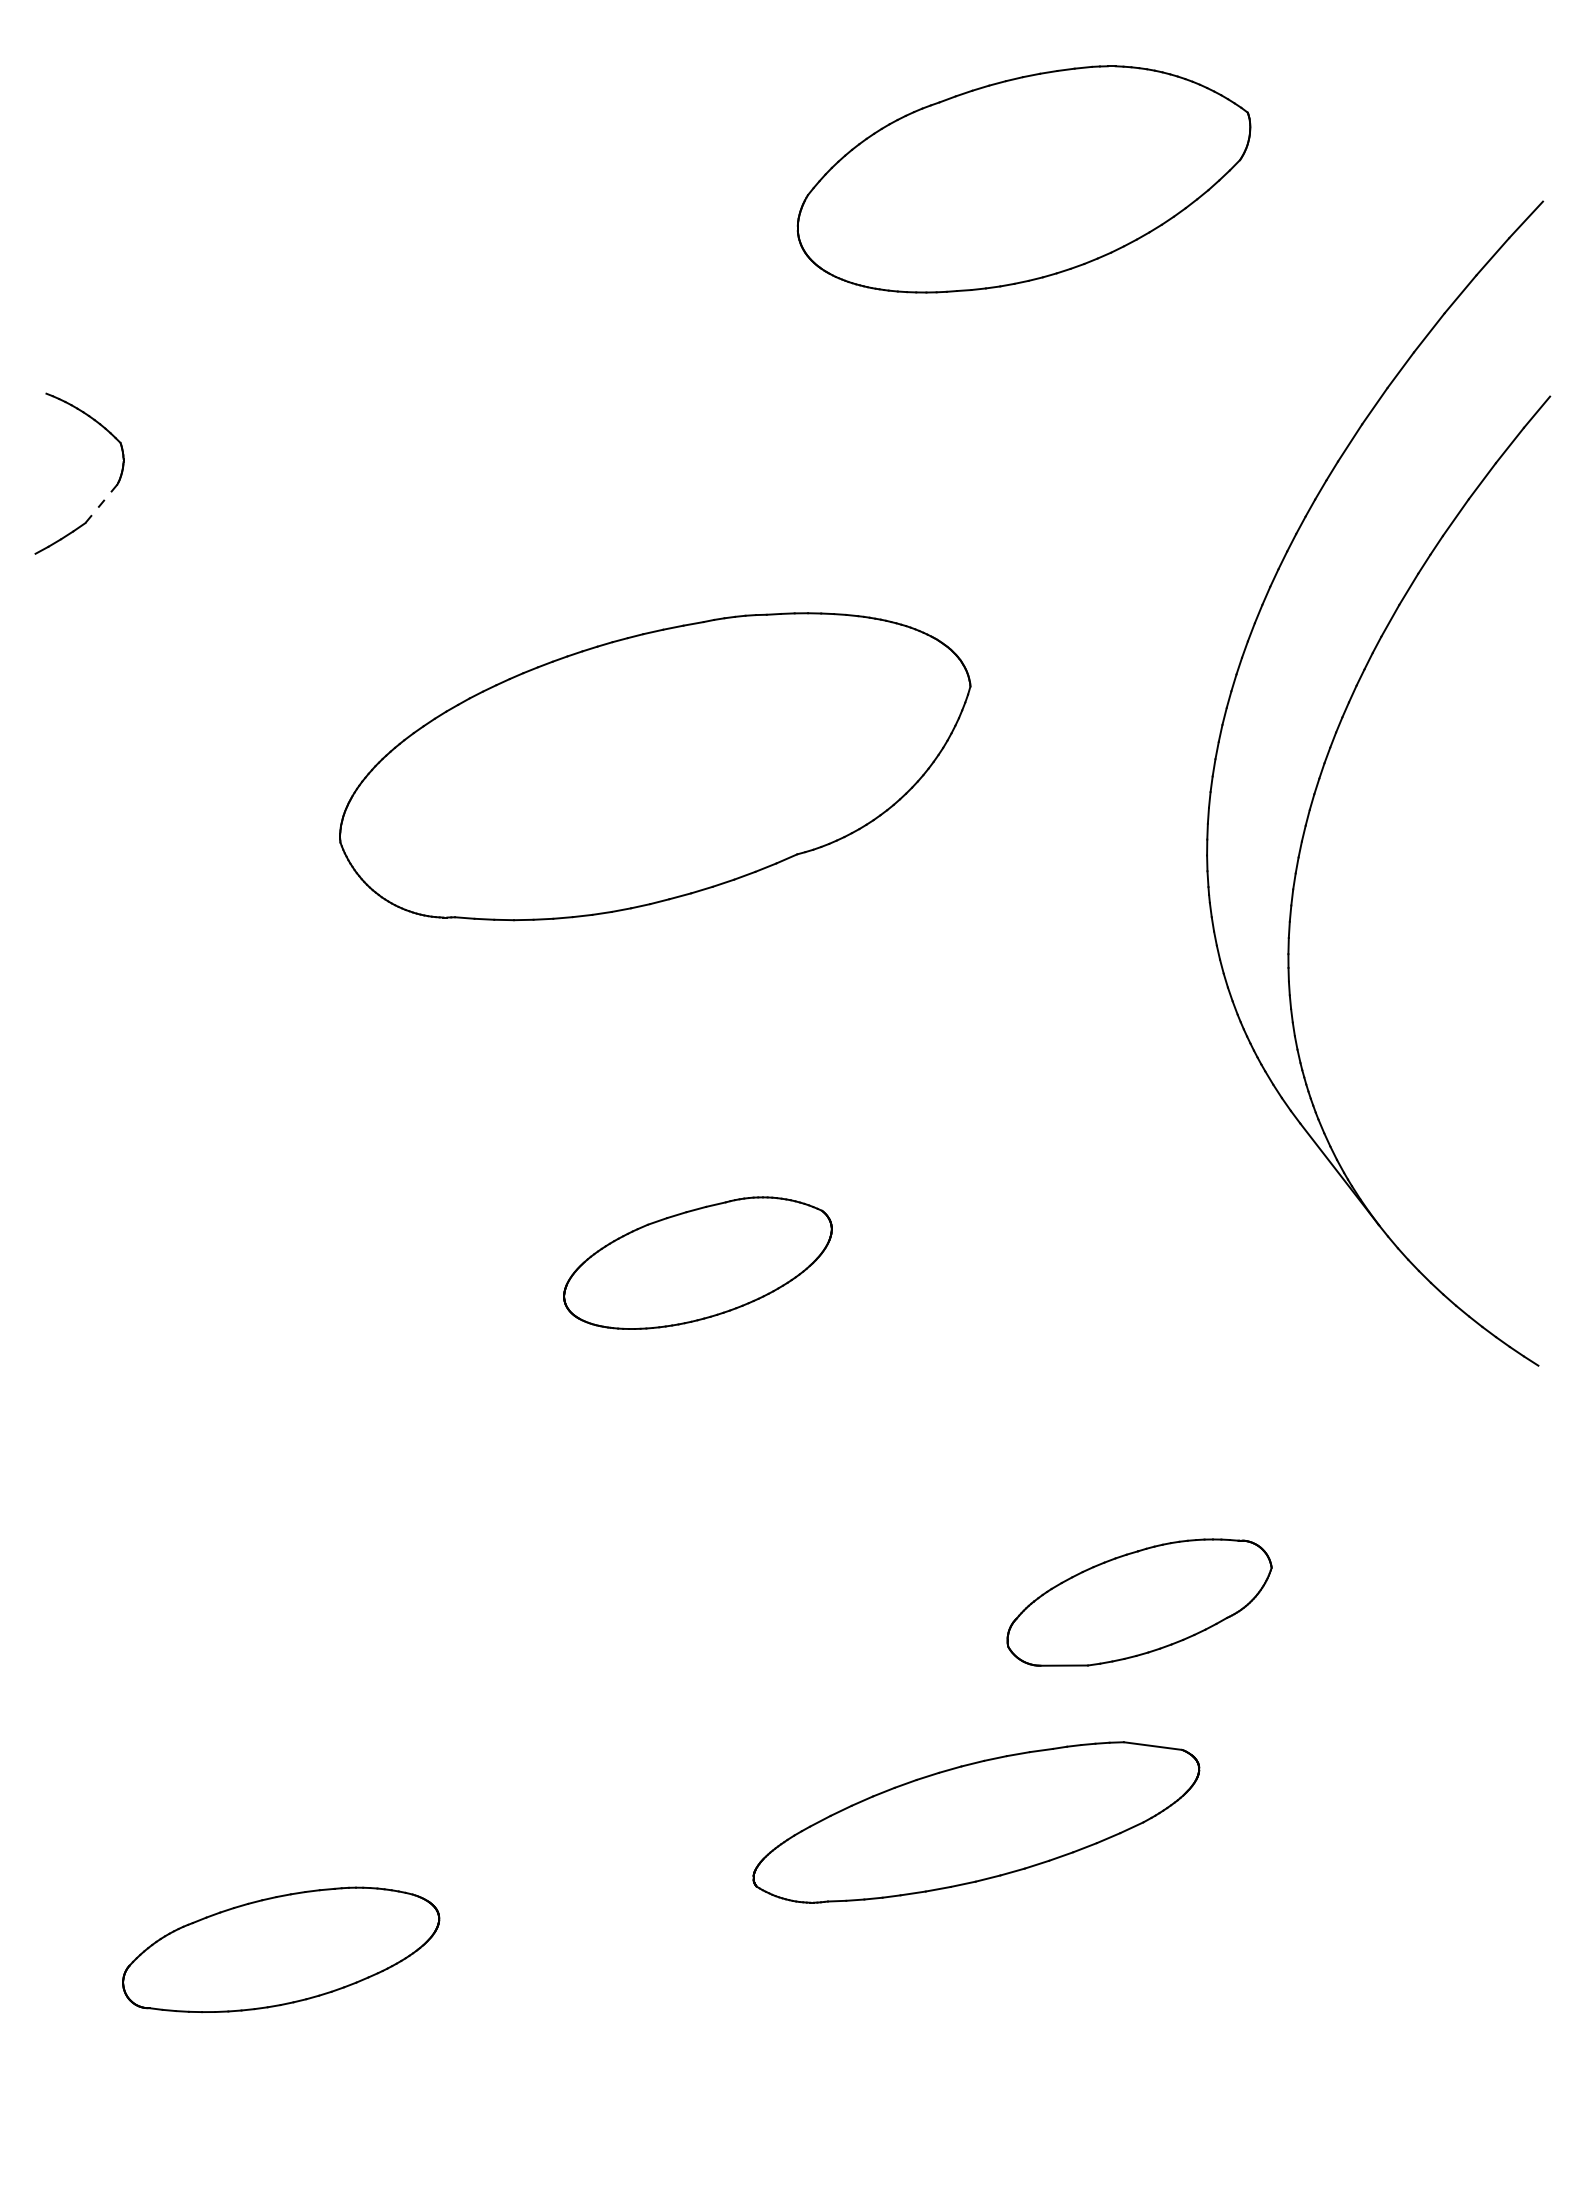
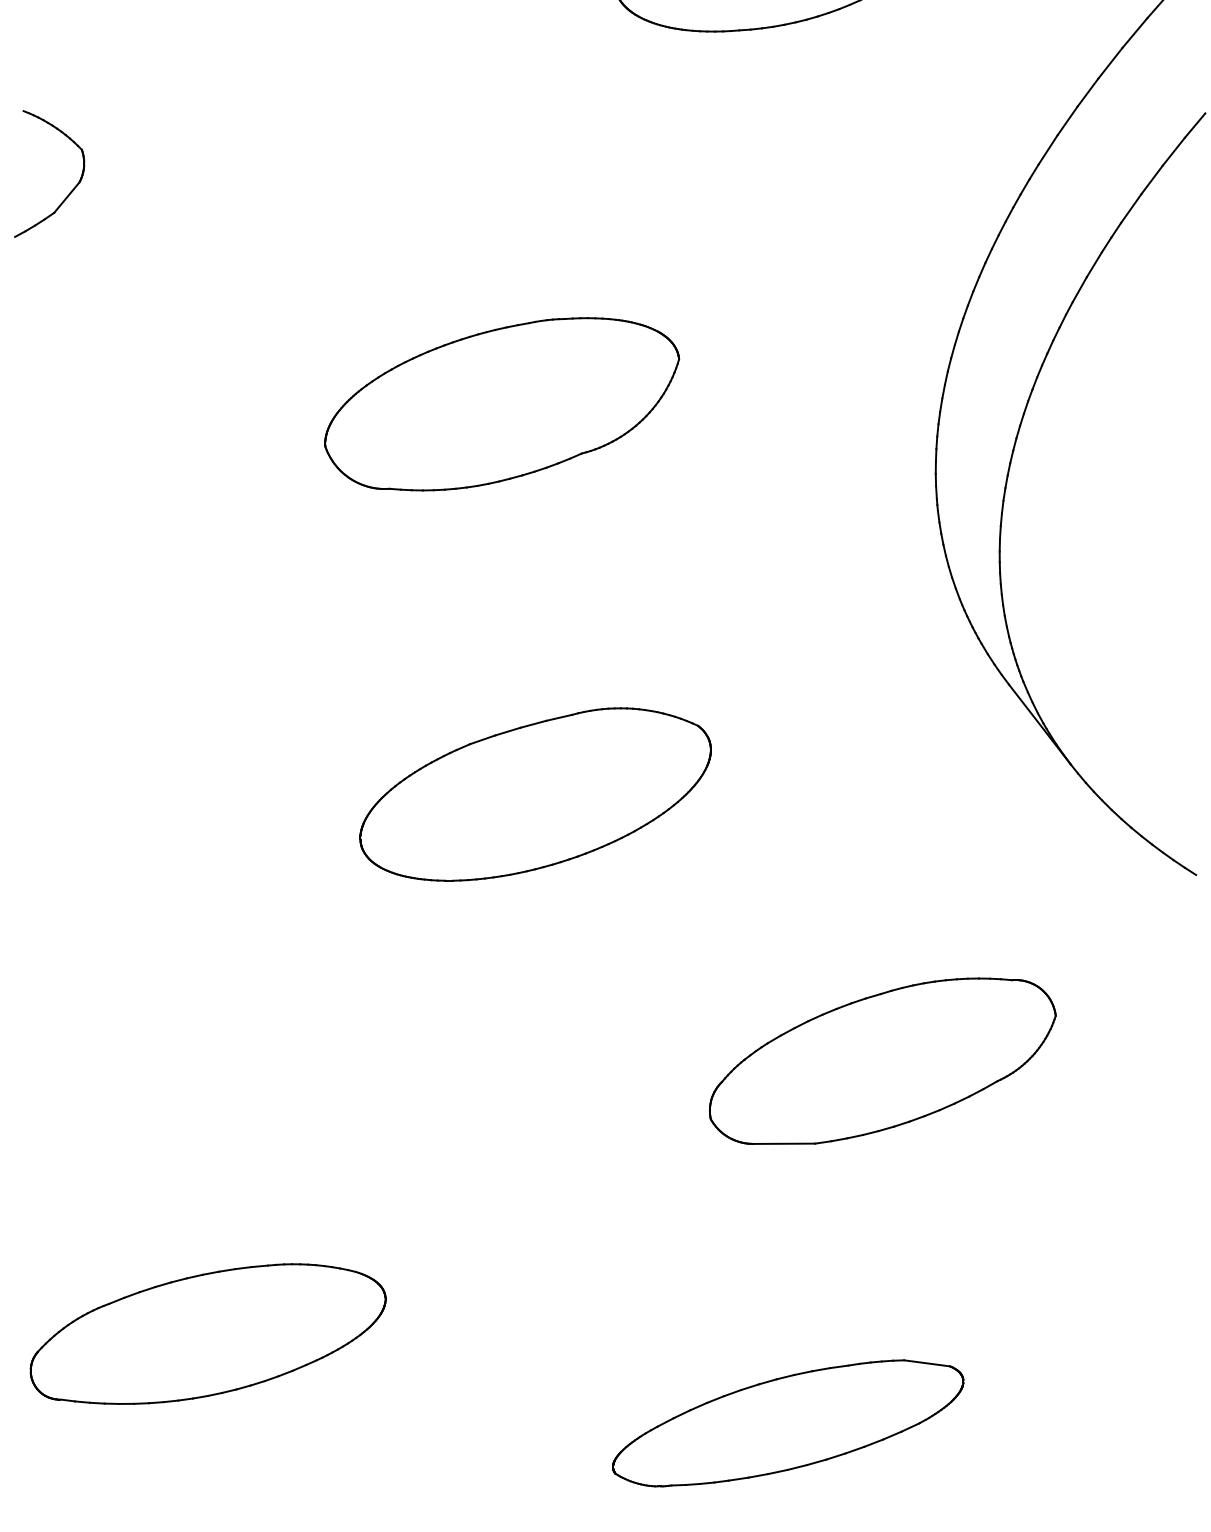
line: (101, 504) -> (66, 198), dashed -> solid
part: (655, 766) -> (502, 404), size x0.71
part: (697, 1262) -> (535, 793), size x1.67
part: (1139, 1602) -> (882, 1061), size x1.67
part: (976, 1822) -> (788, 1423), moved
part: (280, 1949) -> (207, 1333), size x1.43

